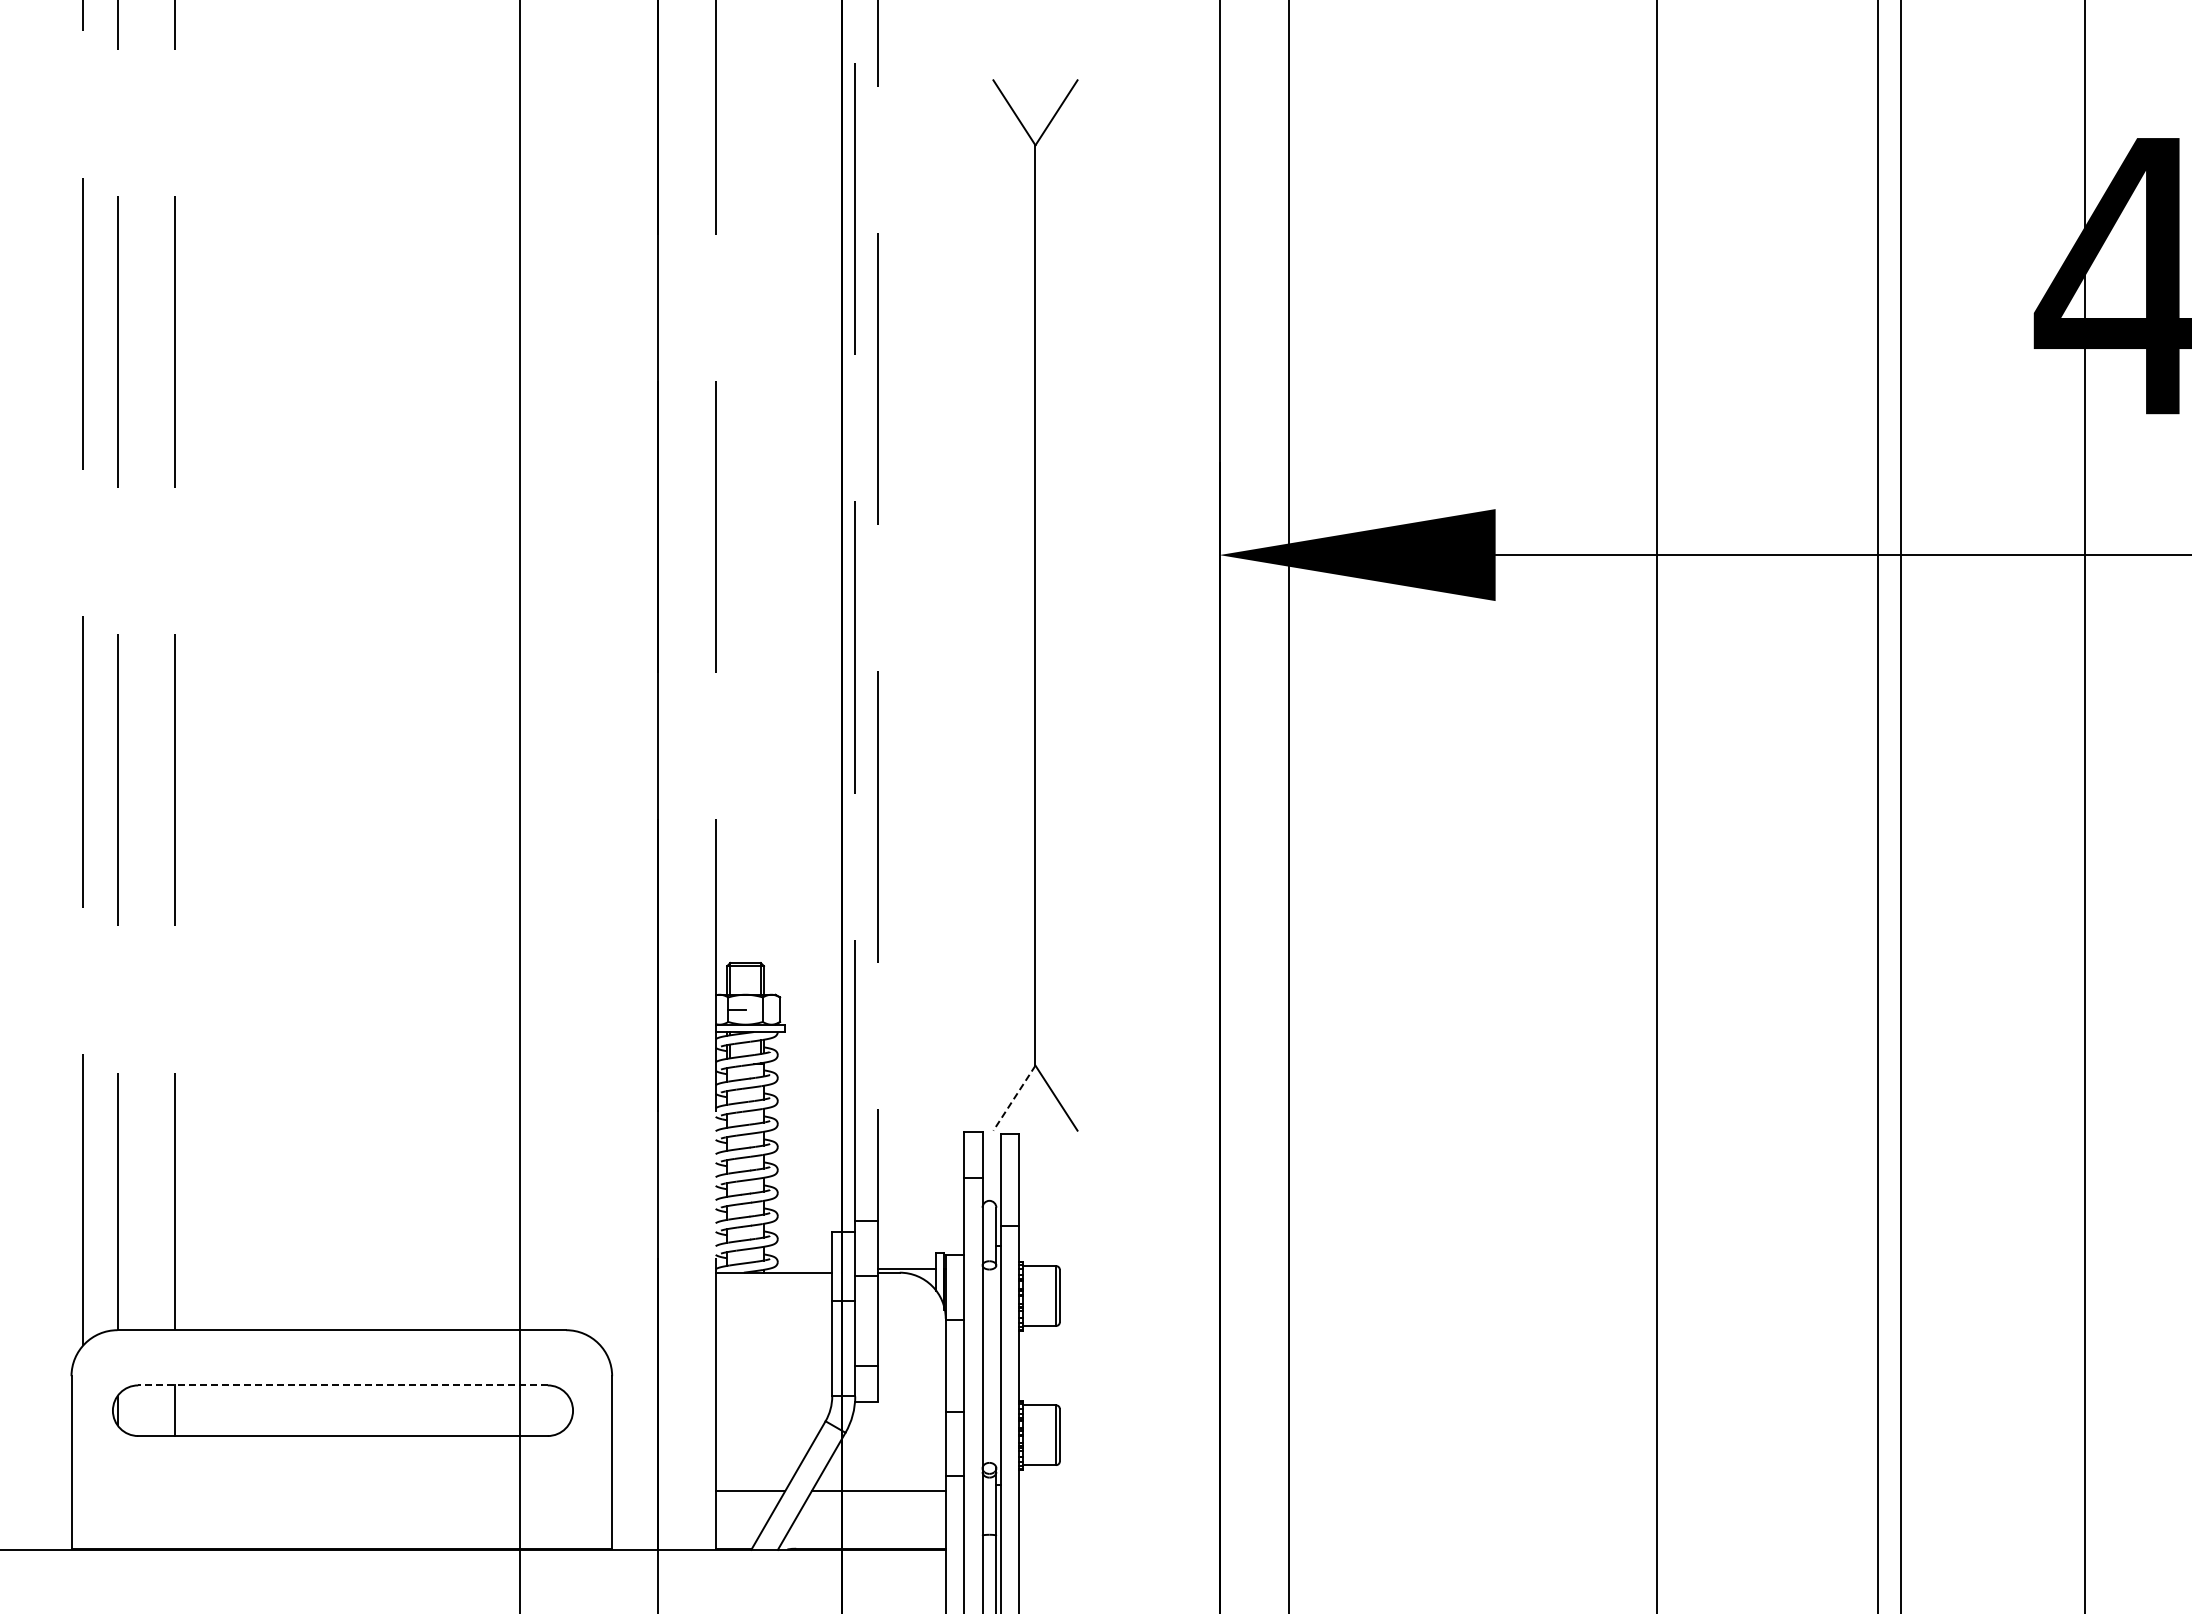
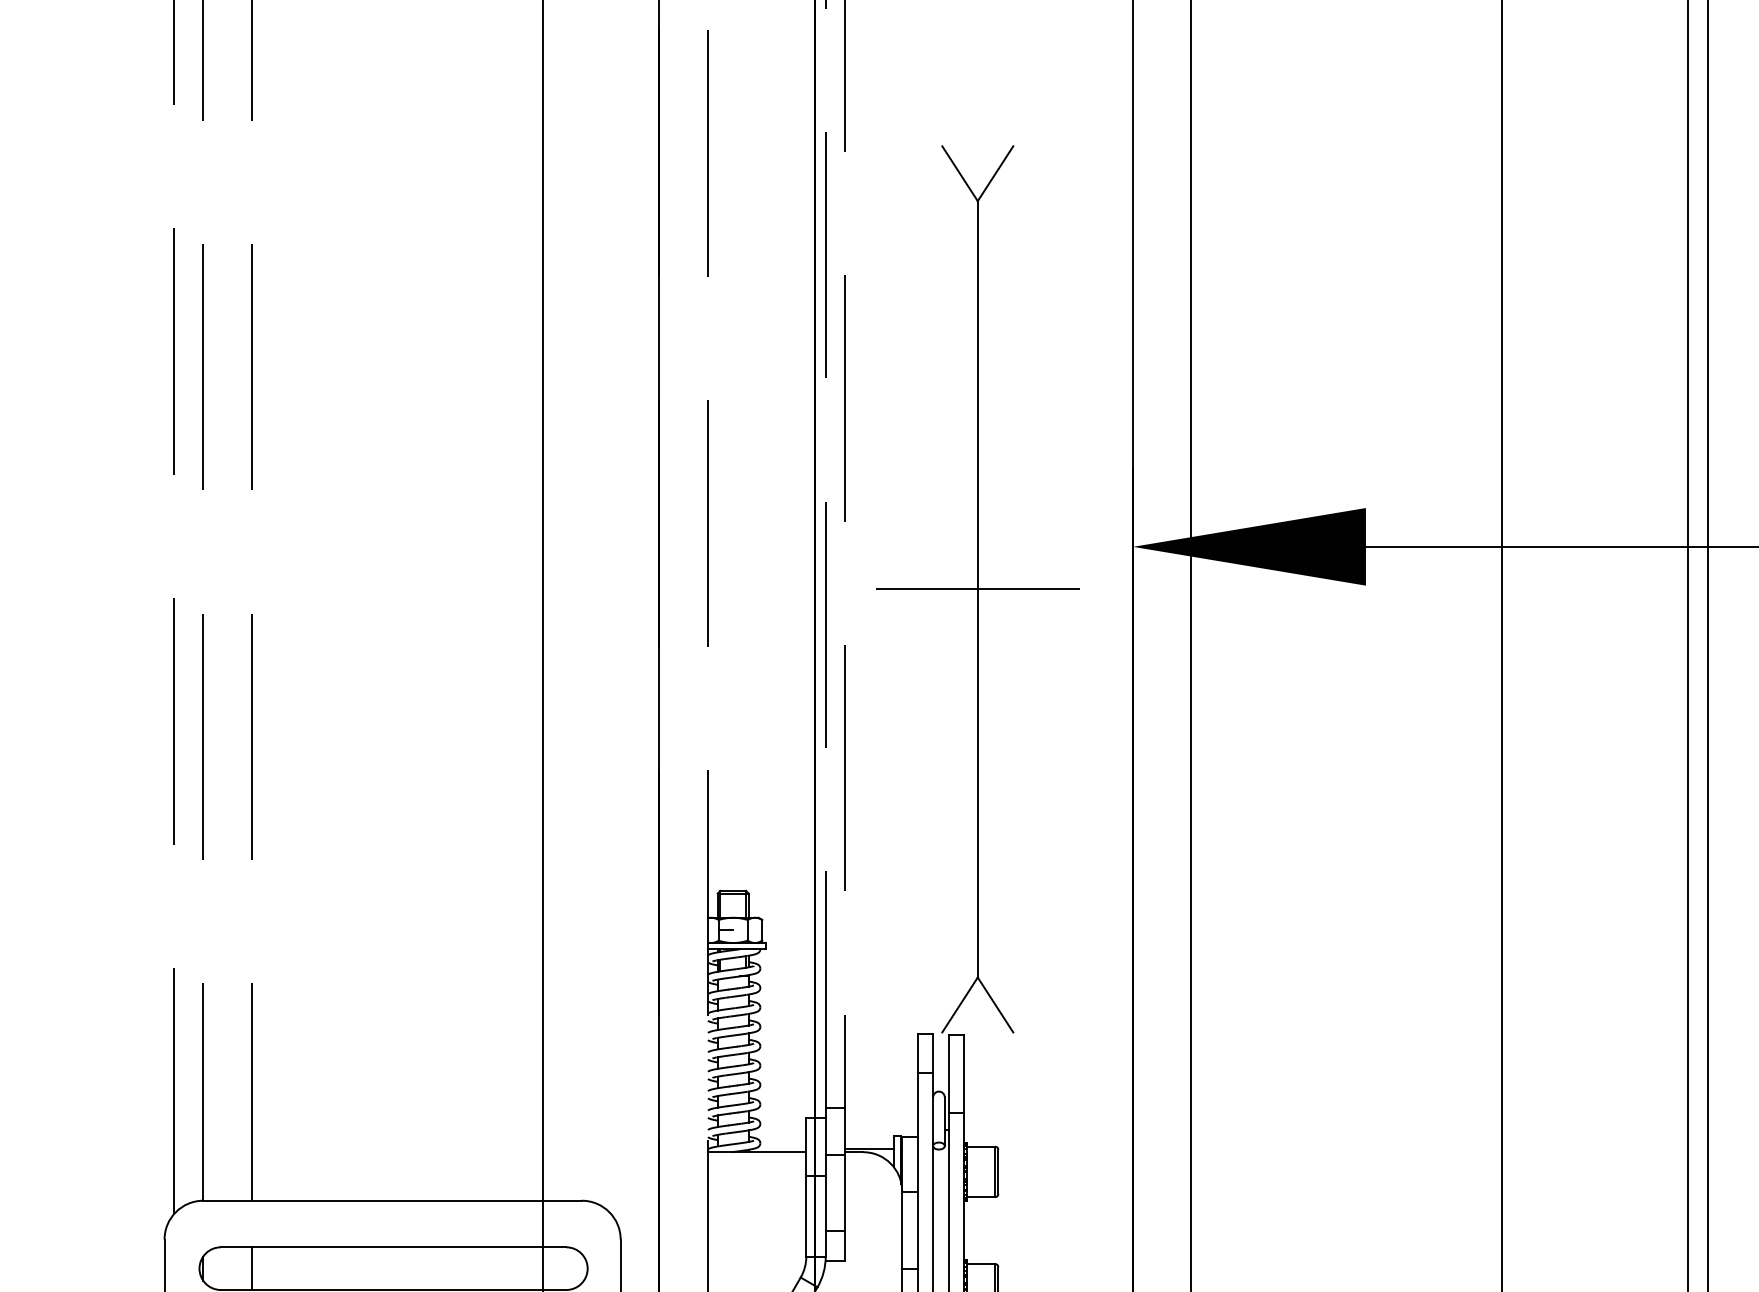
line: (1035, 605) -> (977, 589), added
line: (1014, 1098) -> (960, 1005), dashed -> solid
line: (342, 1385) -> (393, 1247), dashed -> solid

